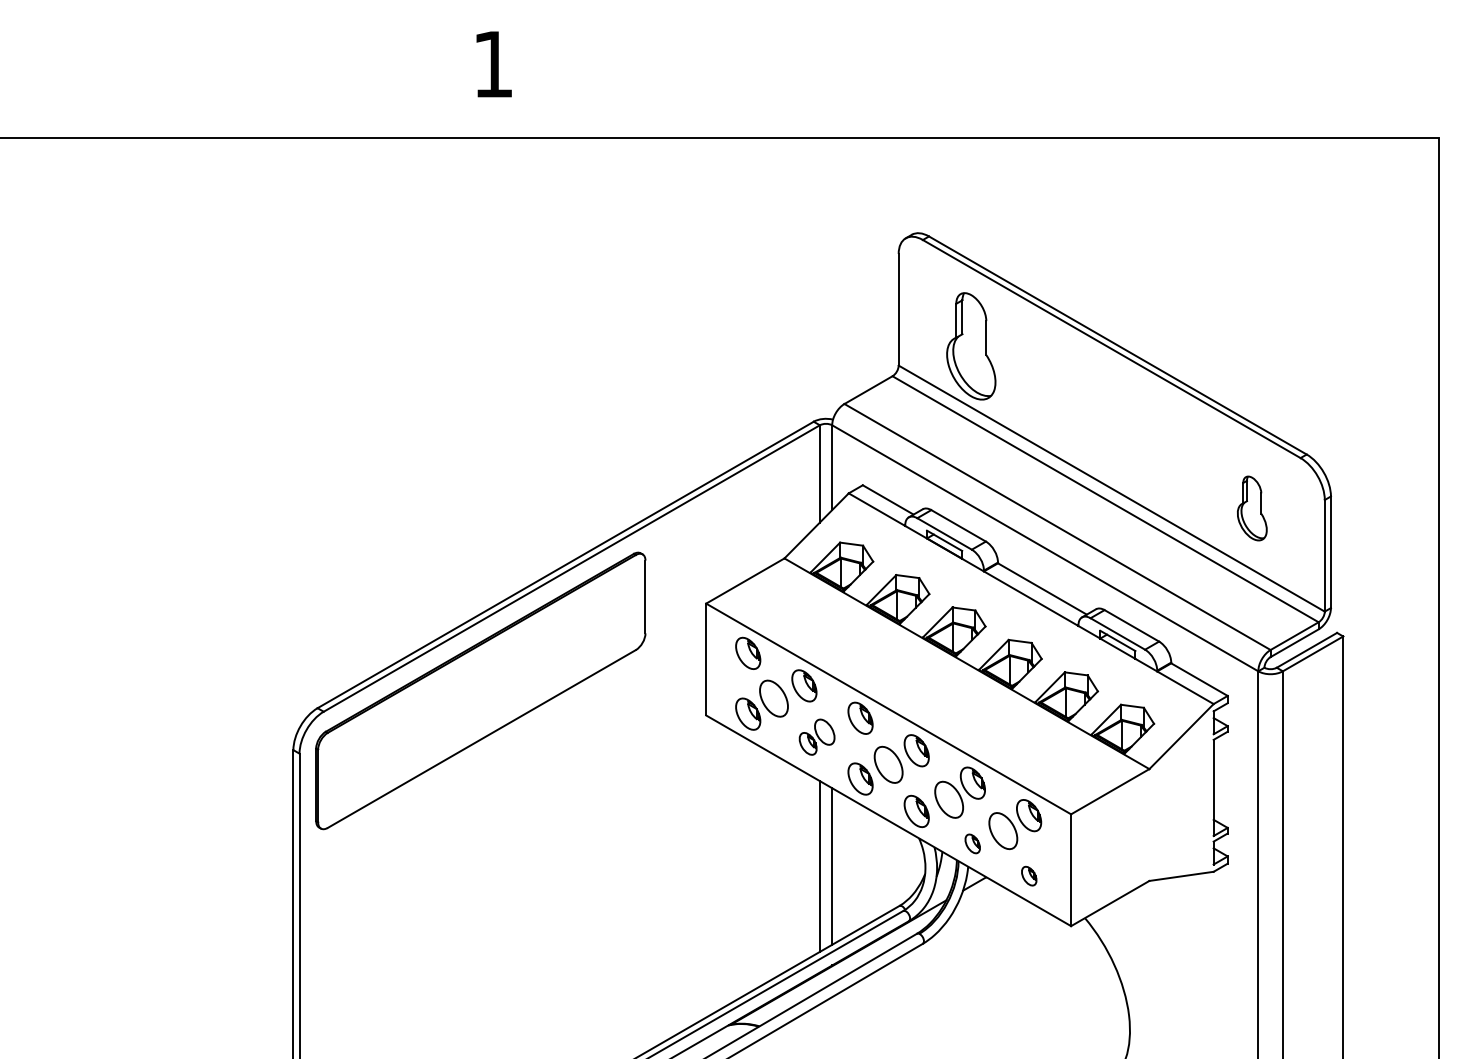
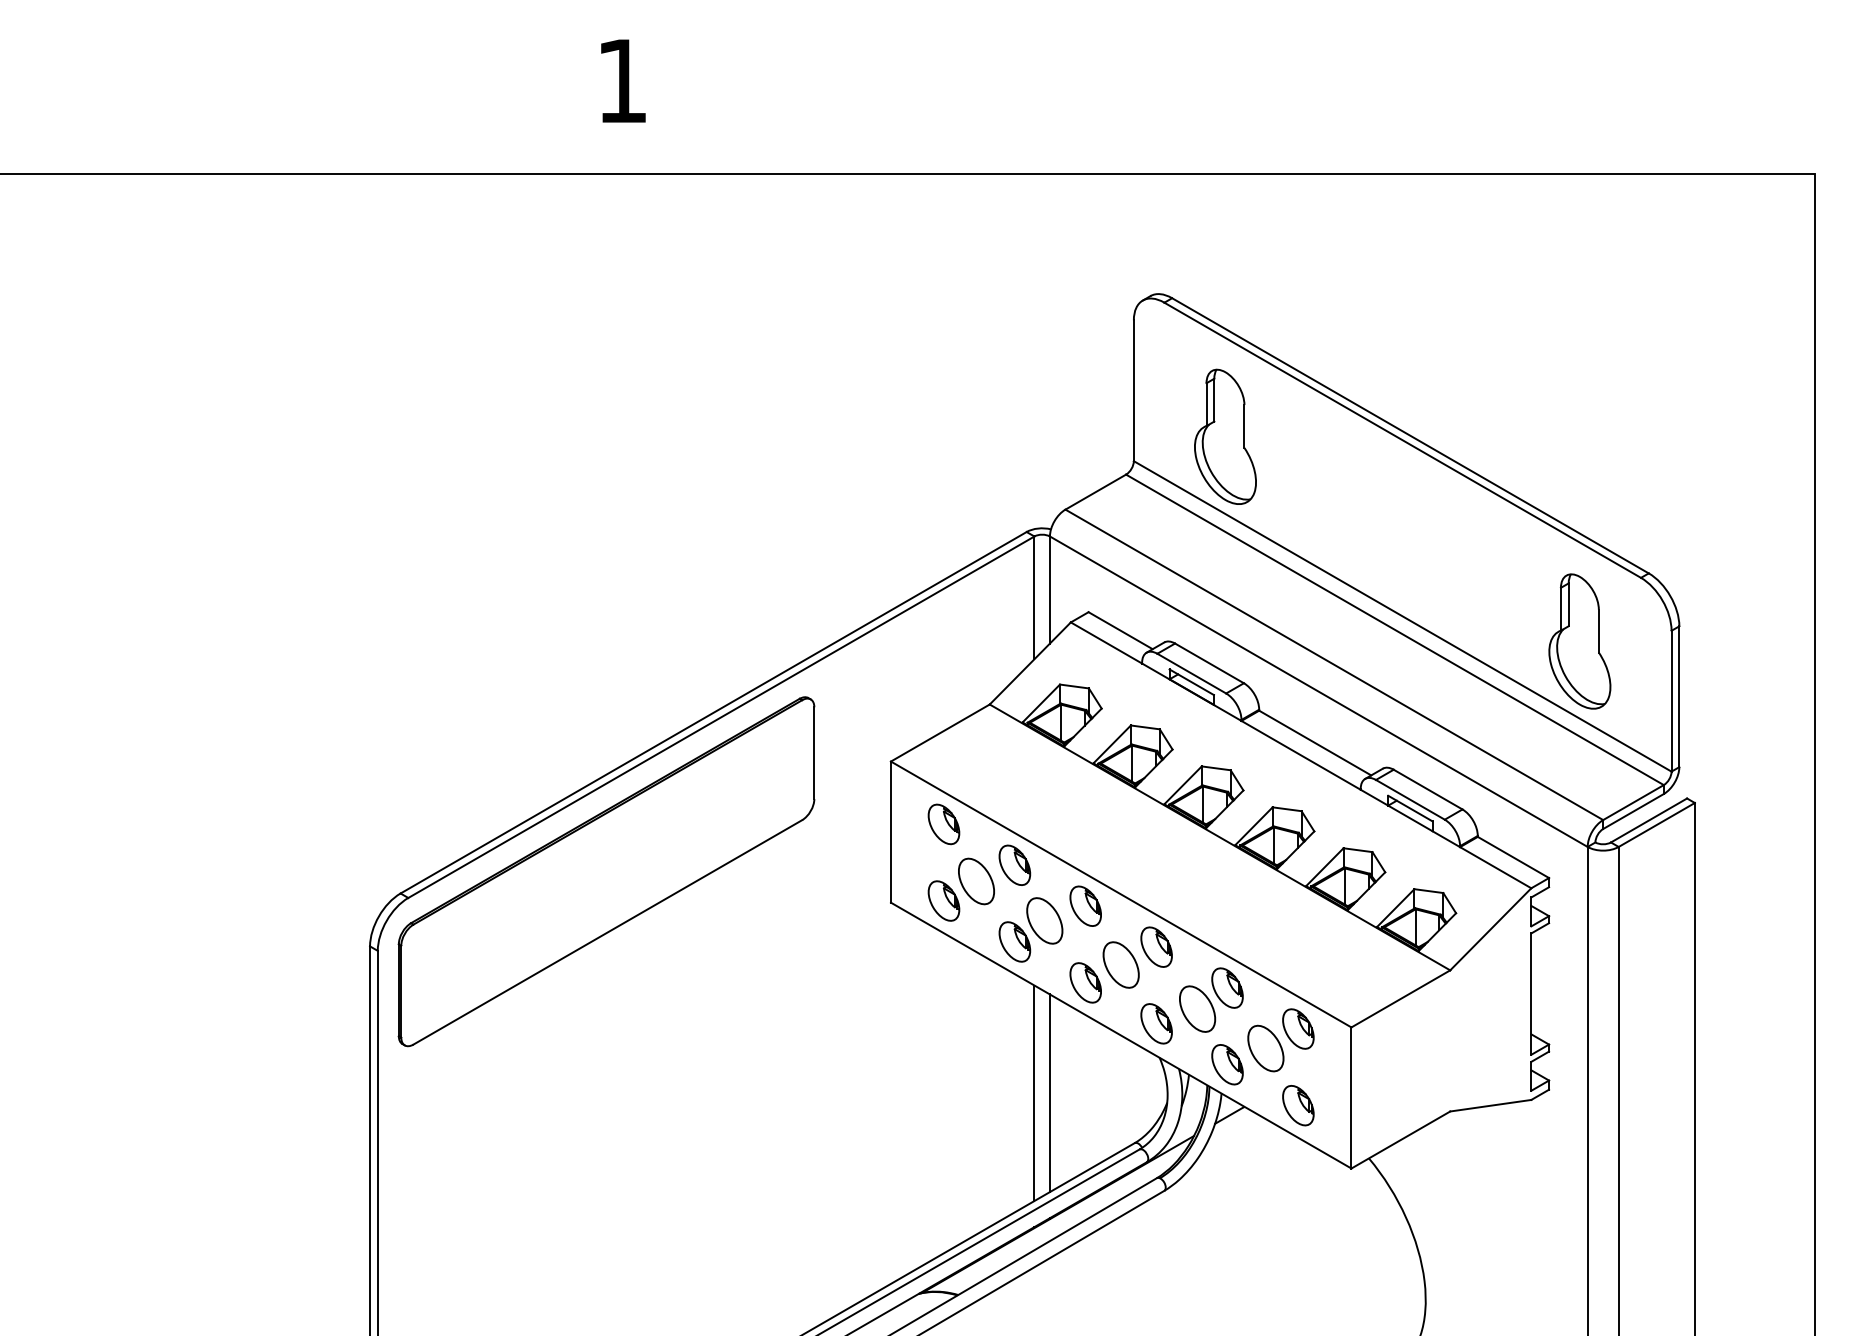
part: (1252, 508) -> (1580, 641), size x1.67
part: (816, 737) -> (1030, 930), size x1.43
part: (972, 843) -> (1226, 1064), size x1.67
part: (1029, 875) -> (1298, 1104), size x1.67

